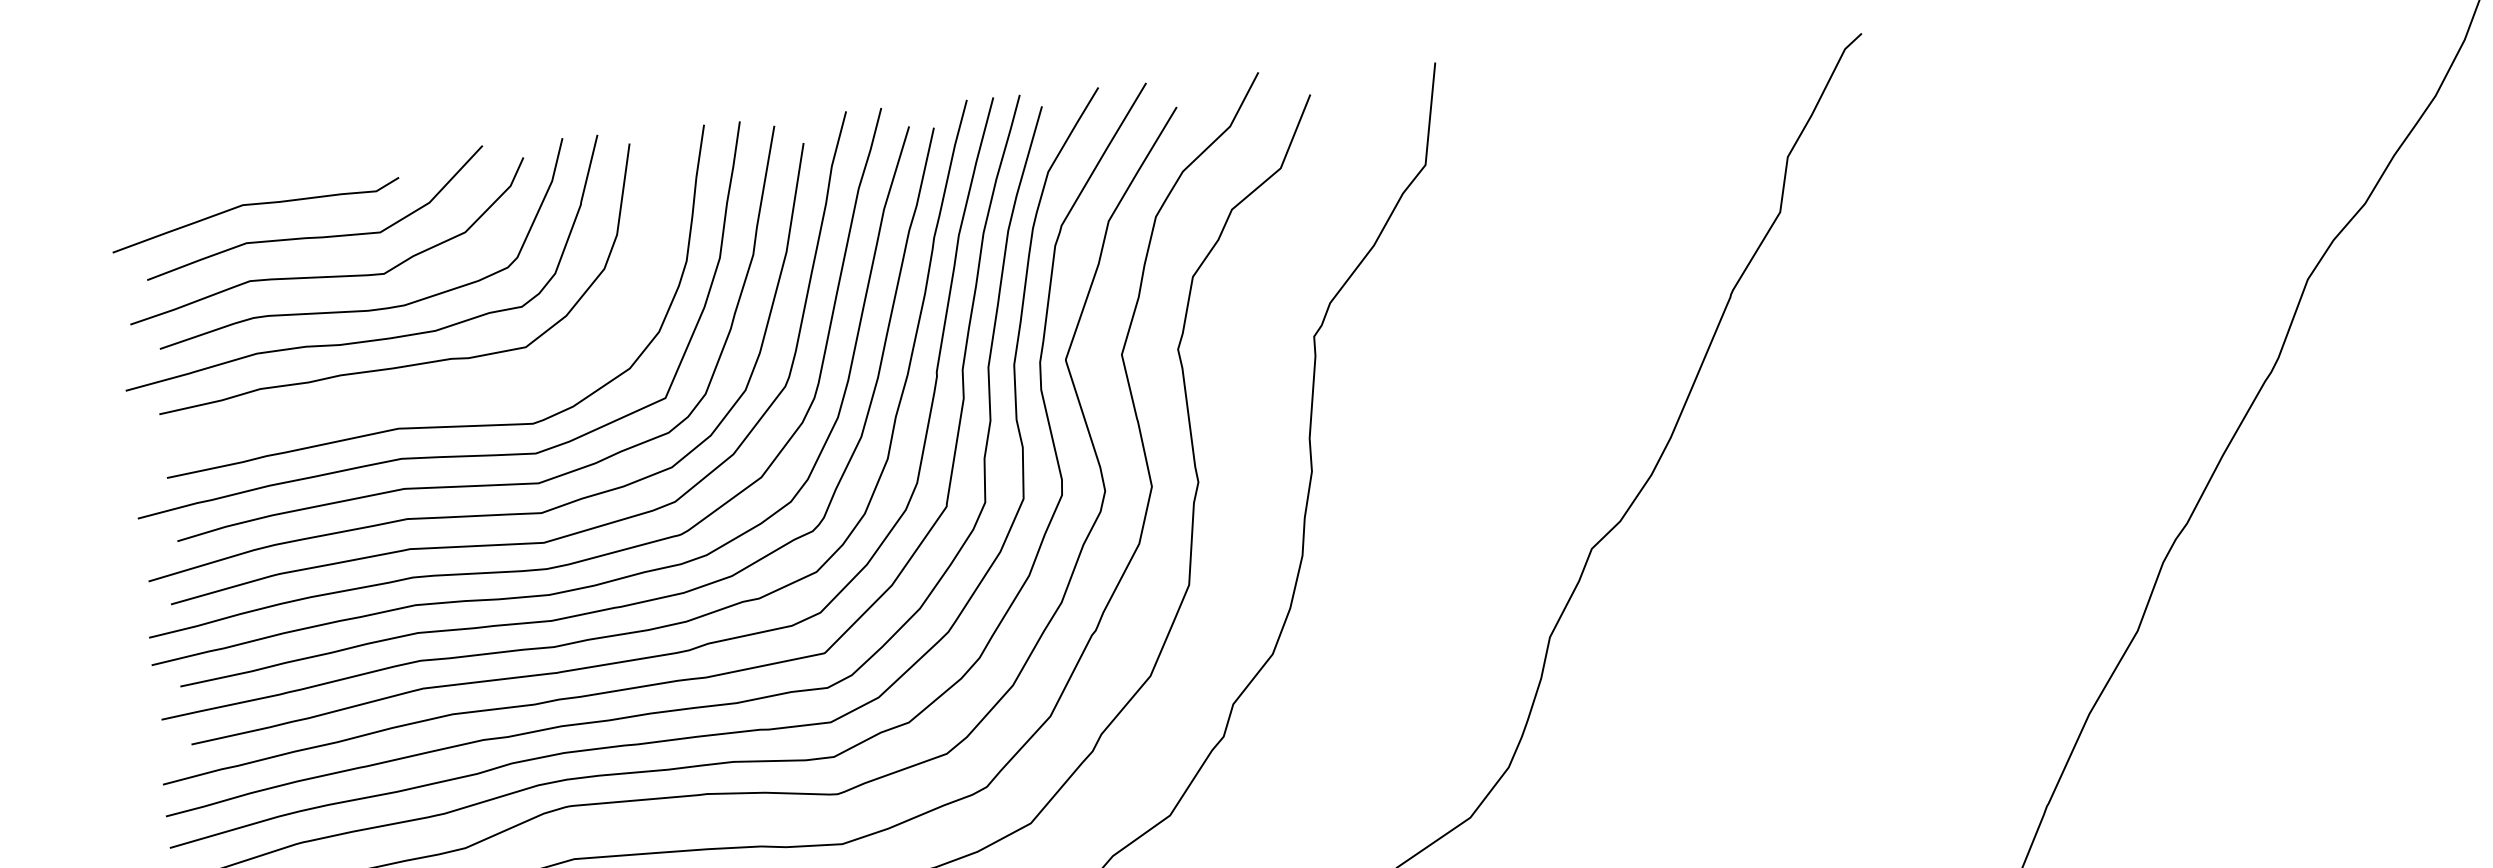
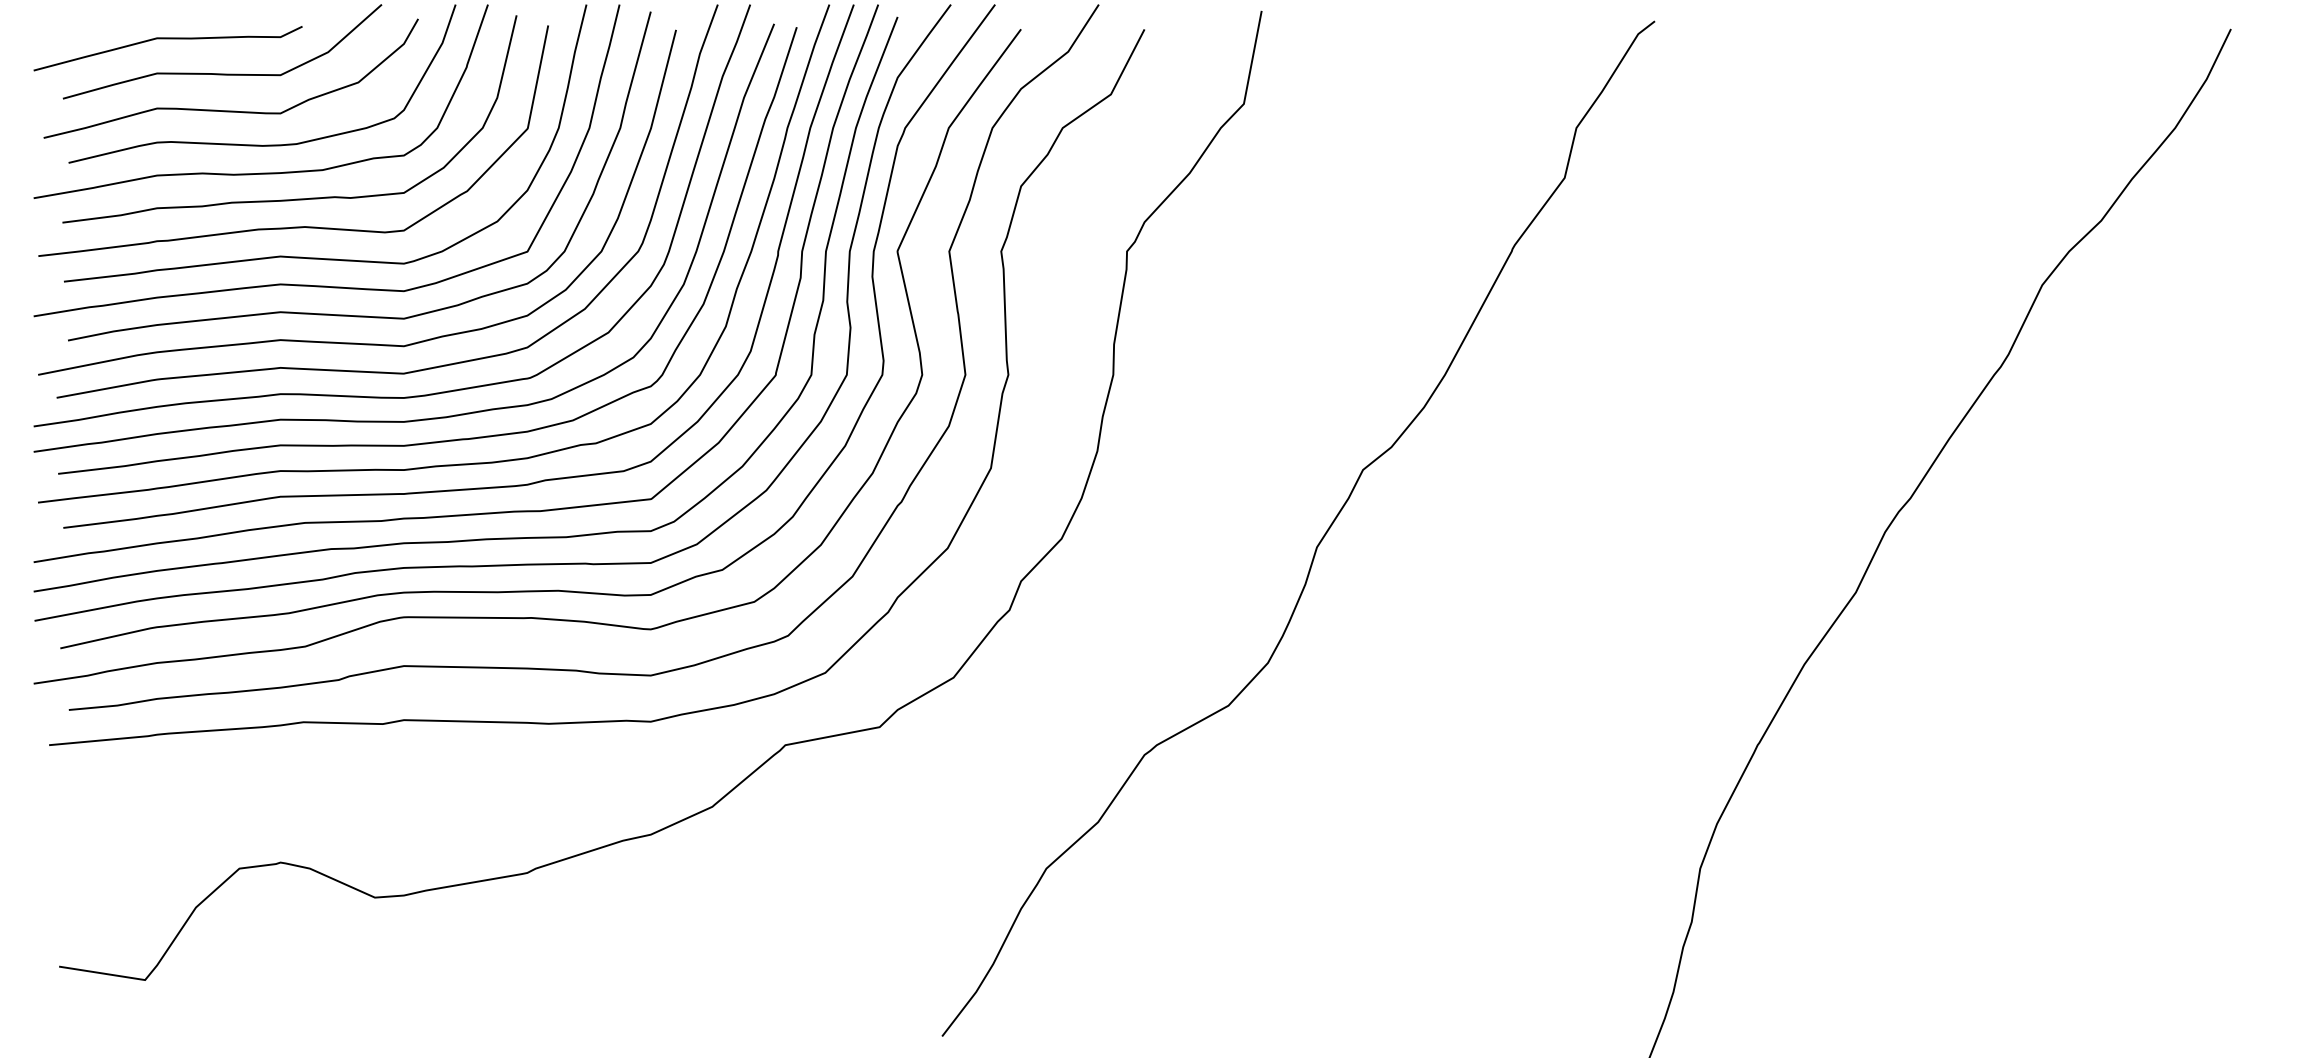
curve: (409, 394) -> (293, 226), added

